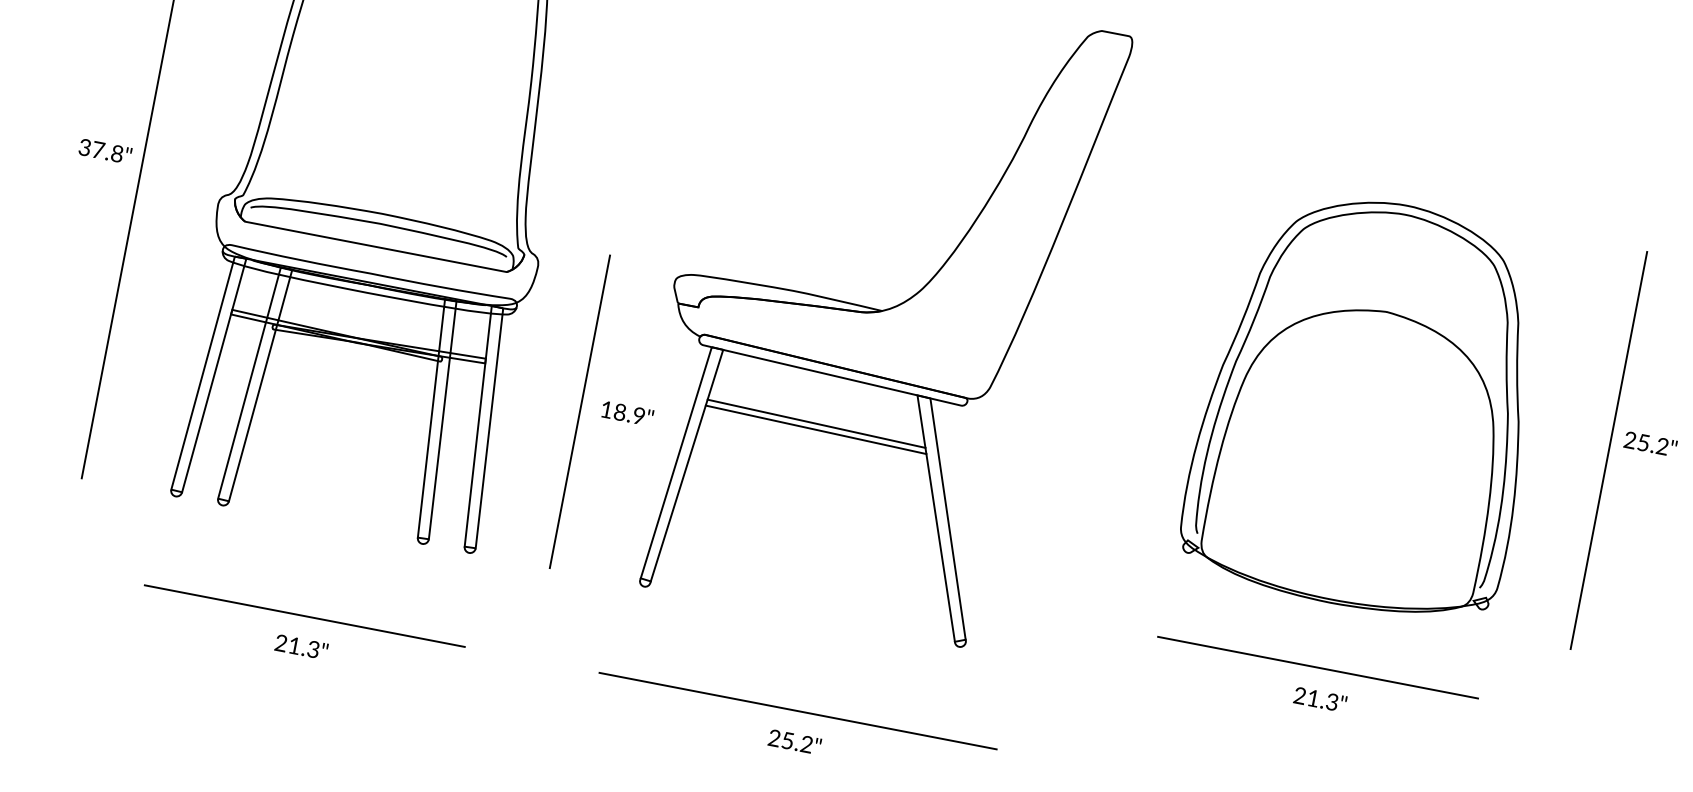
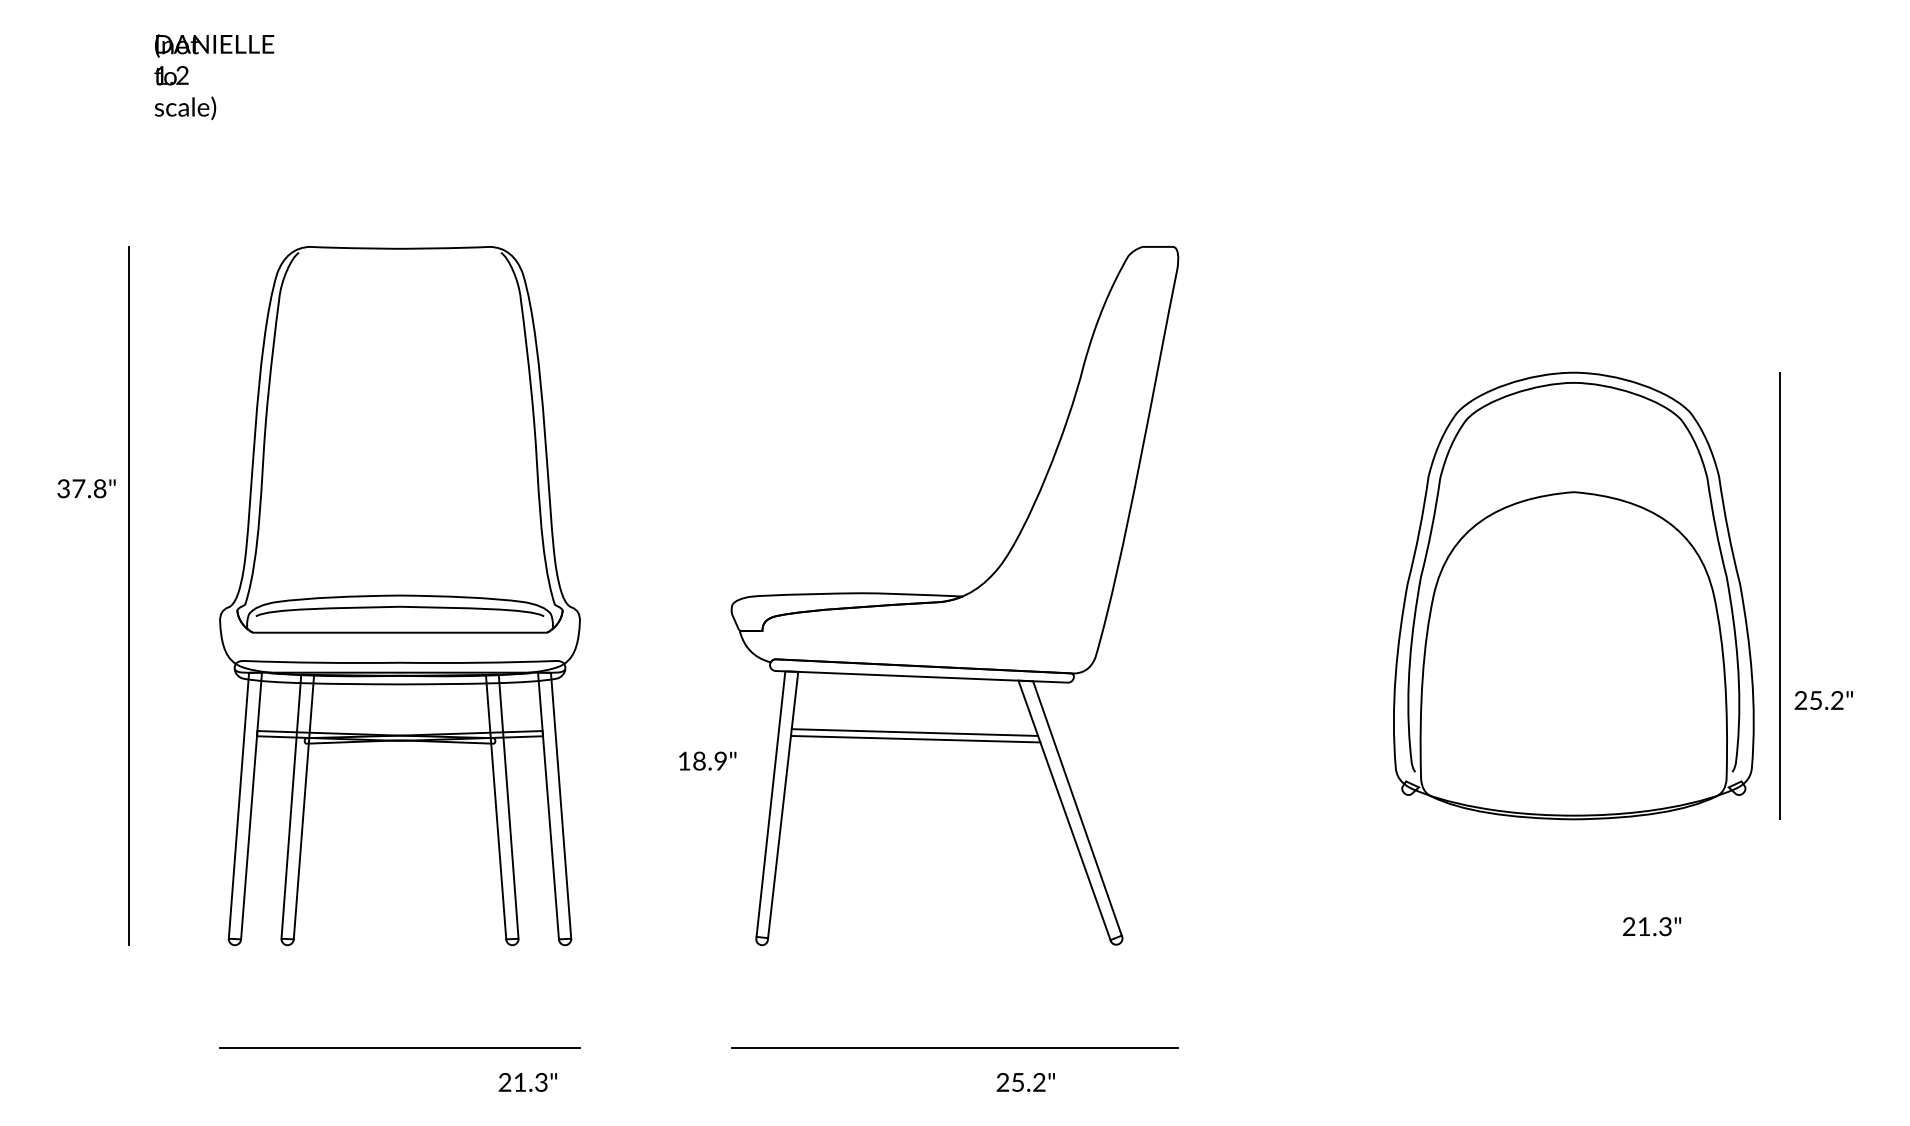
text: (105, 151) -> (86, 488), moved
part: (1368, 403) -> (1573, 595), moved
line: (579, 411) -> (655, 768), removed
text: (1650, 444) -> (1823, 700), moved
text: (301, 647) -> (527, 1082), moved
line: (1317, 667) -> (1509, 892), removed
text: (1319, 699) -> (1651, 926), moved
text: (794, 742) -> (1025, 1082), moved

